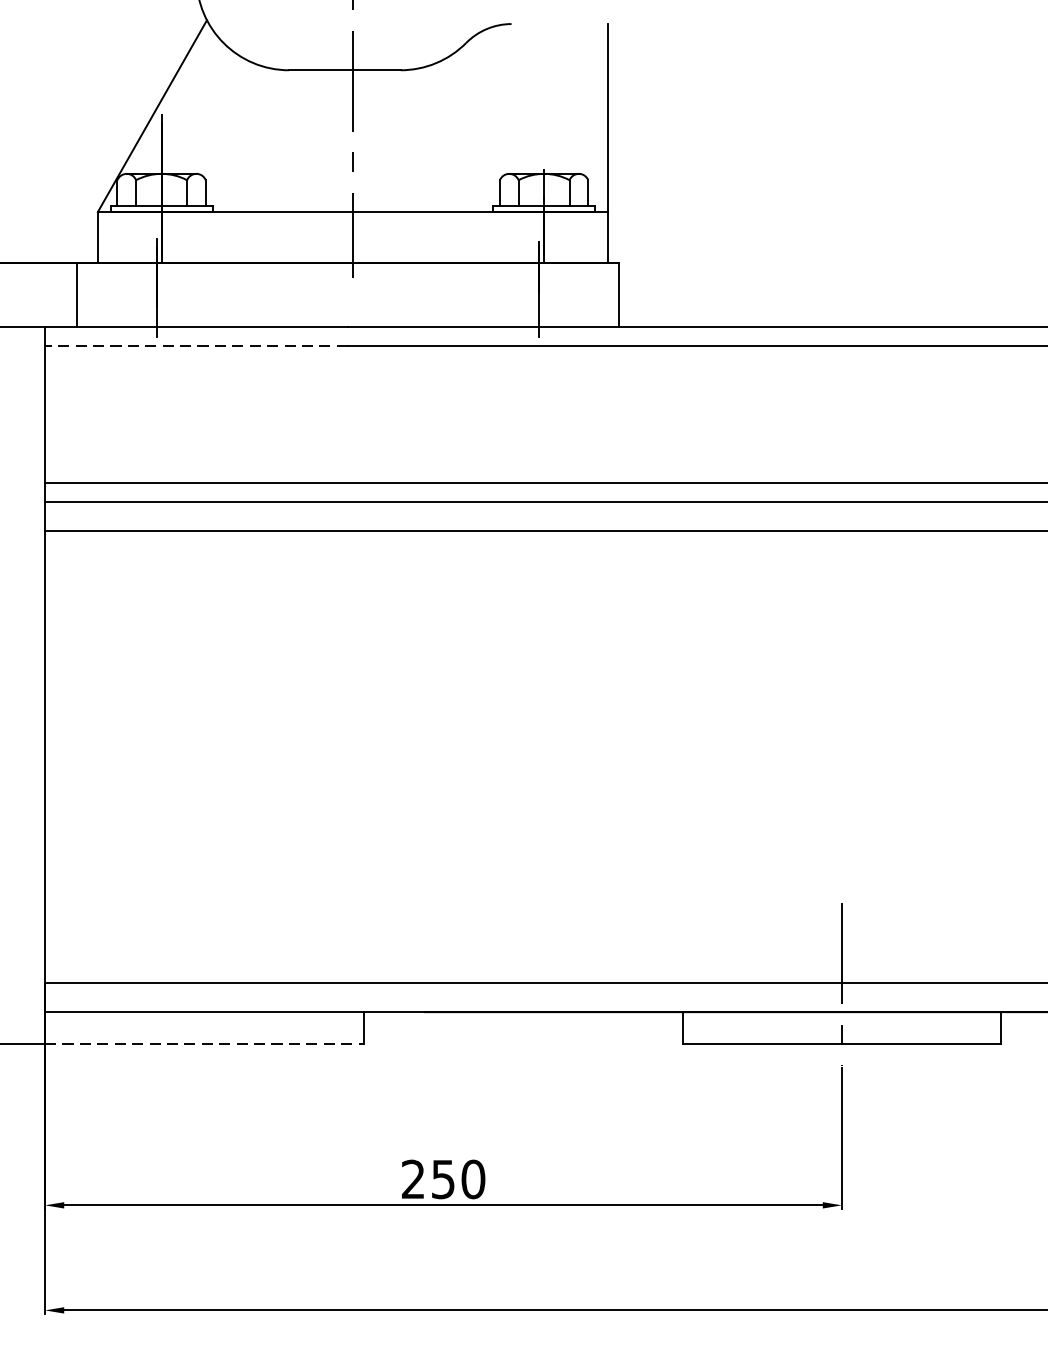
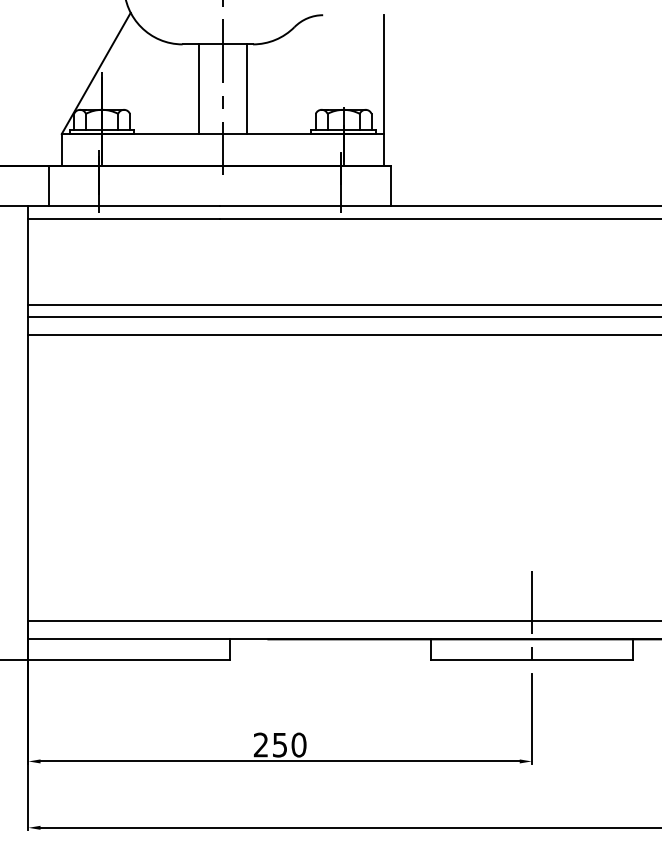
line: (314, 141) -> (198, 89), added
line: (391, 141) -> (247, 89), added
line: (197, 345) -> (124, 218), dashed -> solid
line: (205, 1043) -> (129, 659), dashed -> solid

